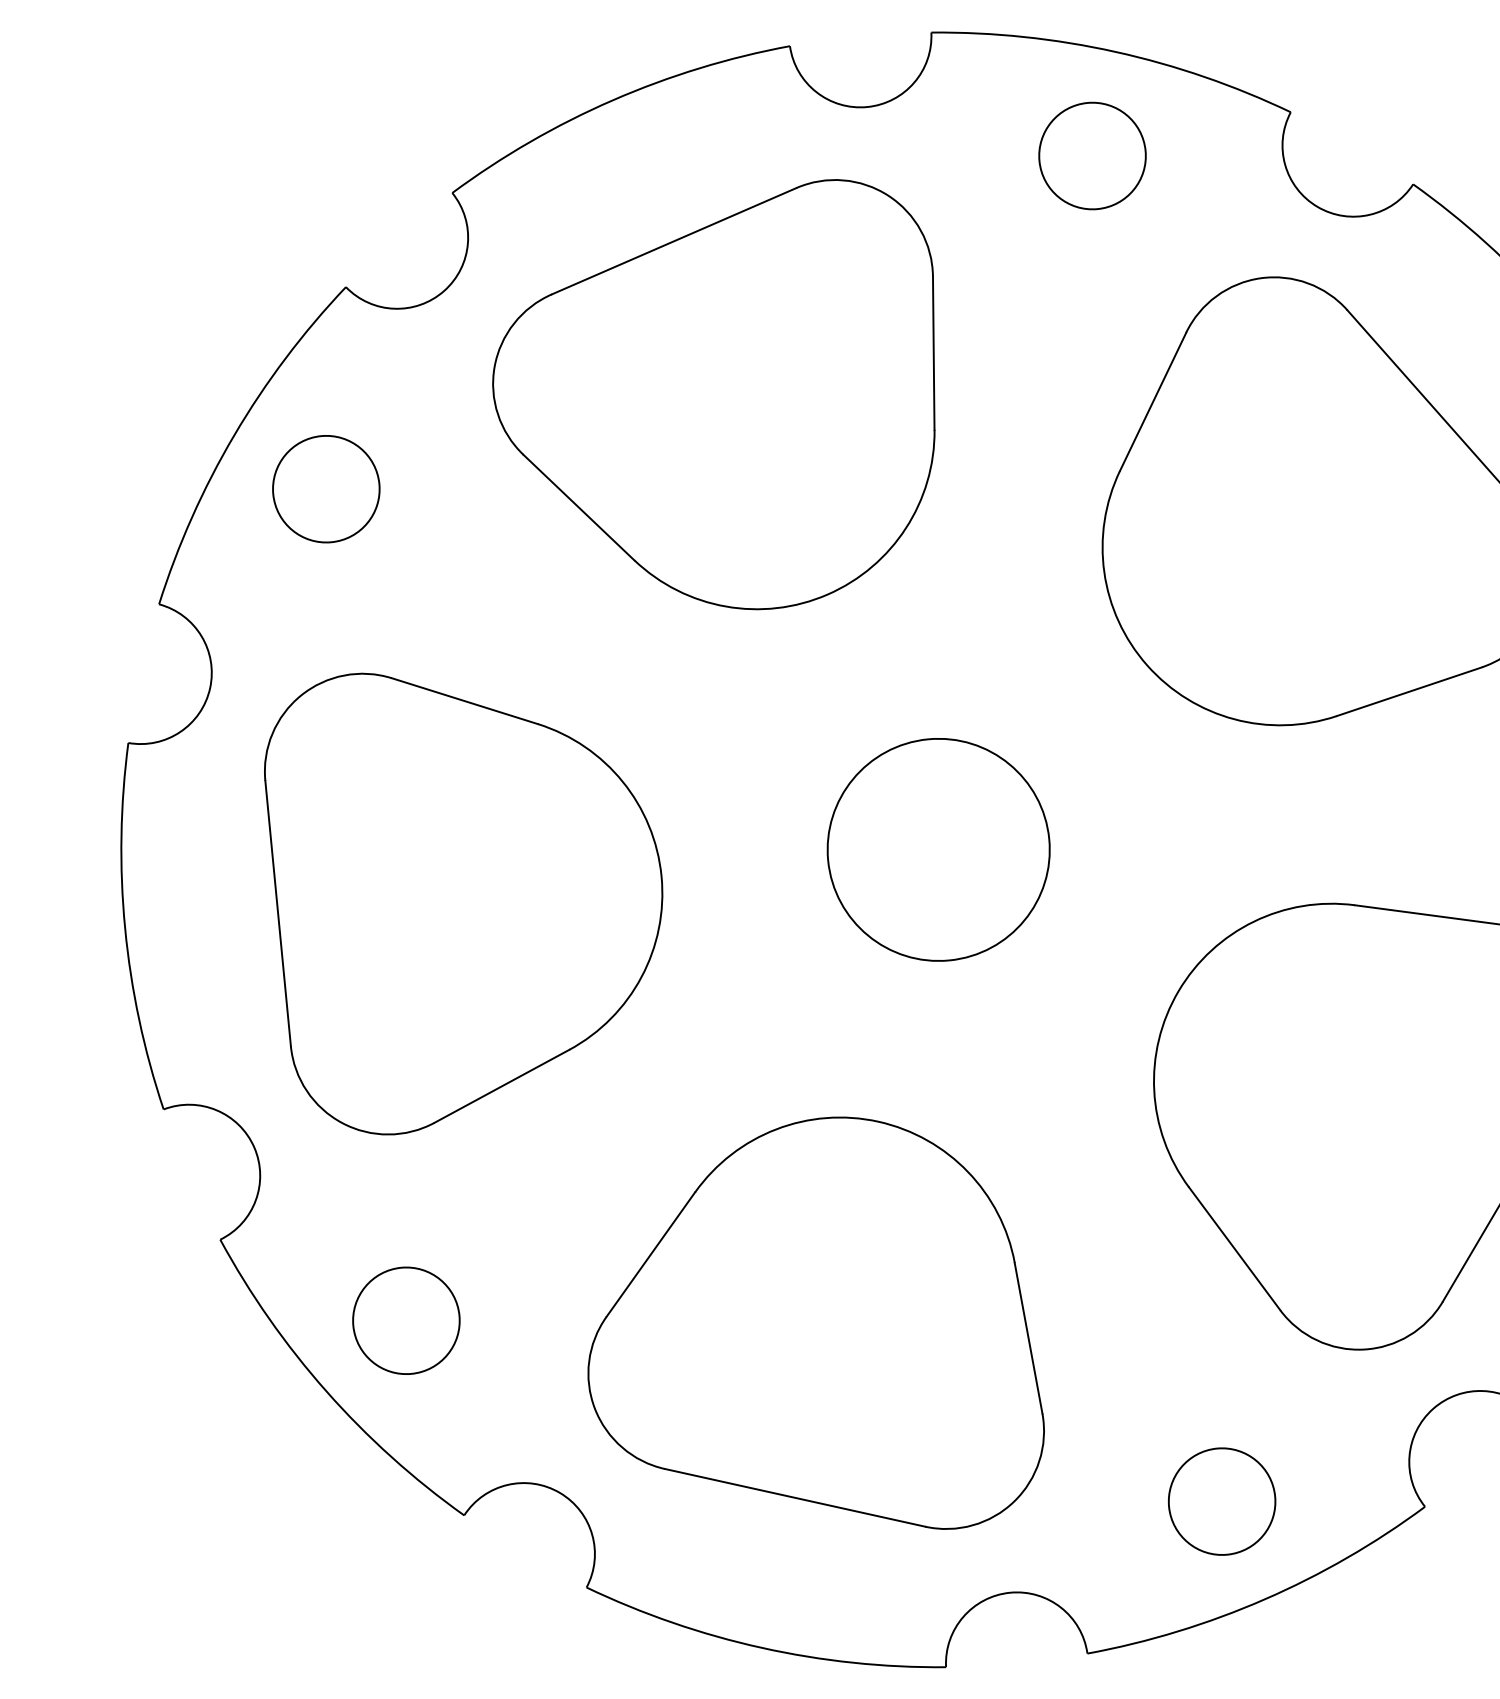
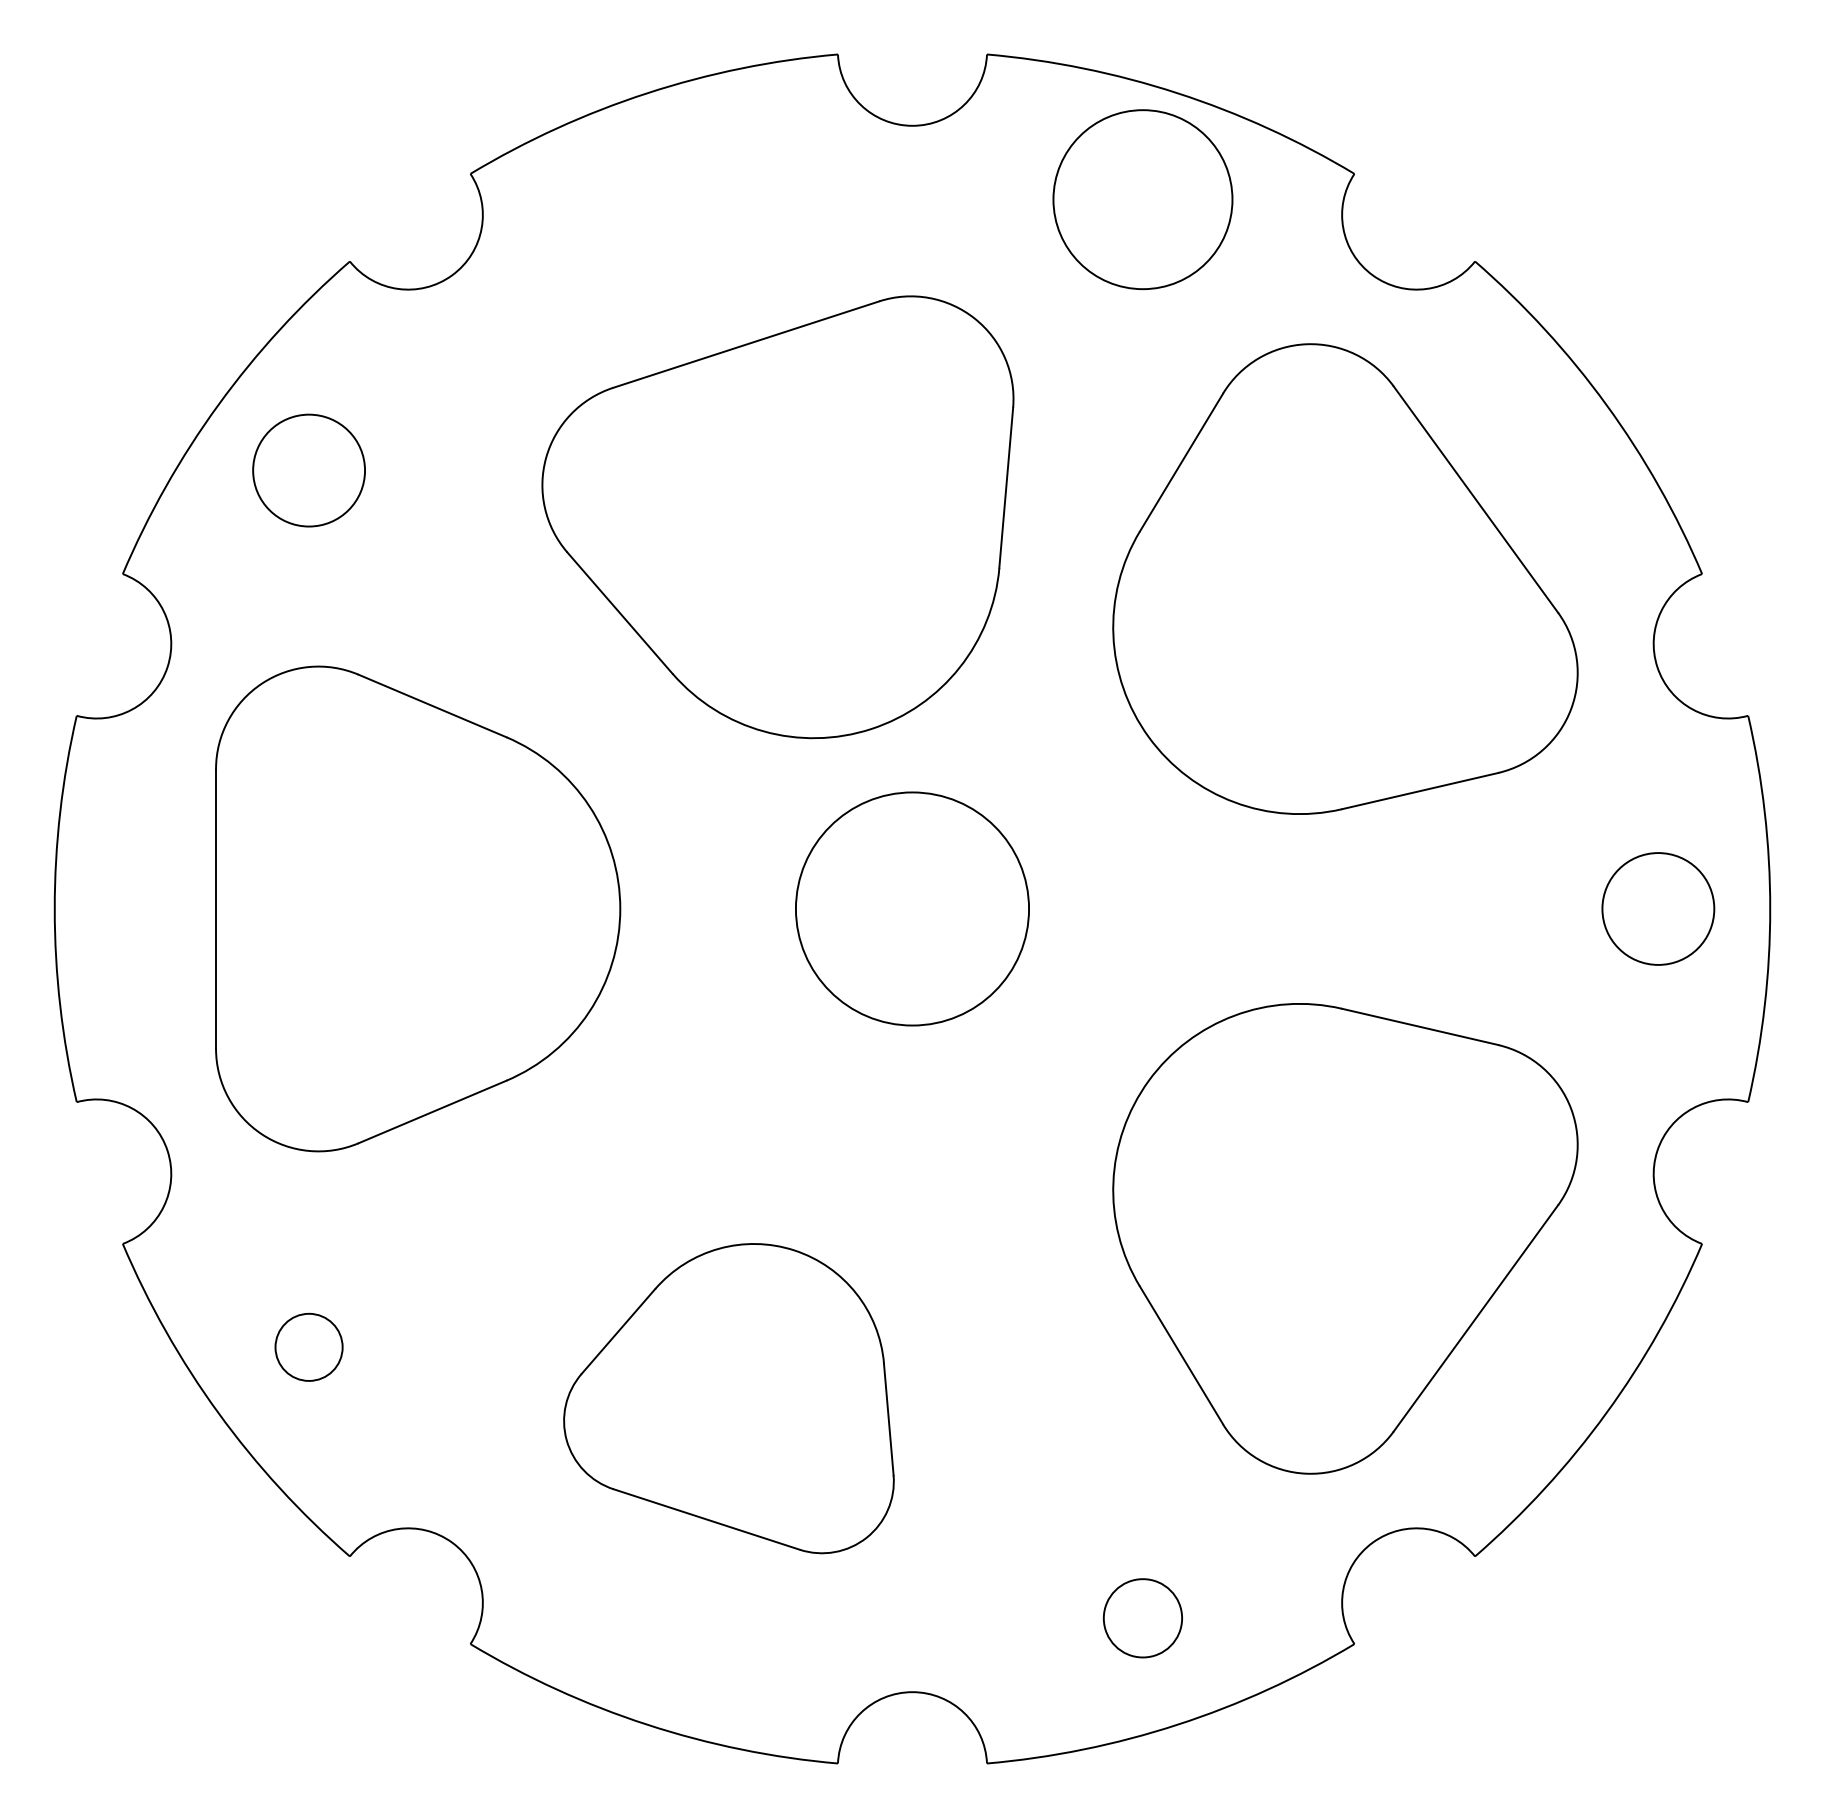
circle: (1092, 155) -> (1142, 199), size x1.6
part: (719, 402) -> (777, 517), moved
circle: (406, 1320) -> (309, 1347), size x0.6
part: (808, 1331) -> (728, 1398), size x0.7
circle: (1221, 1501) -> (1142, 1618), size x0.7

